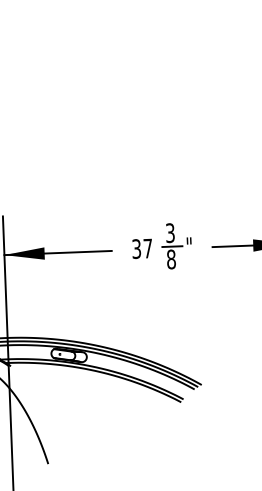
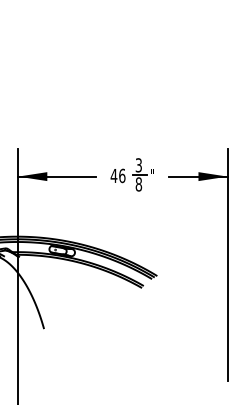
text: (141, 248) -> (117, 175), 37 -> 46

